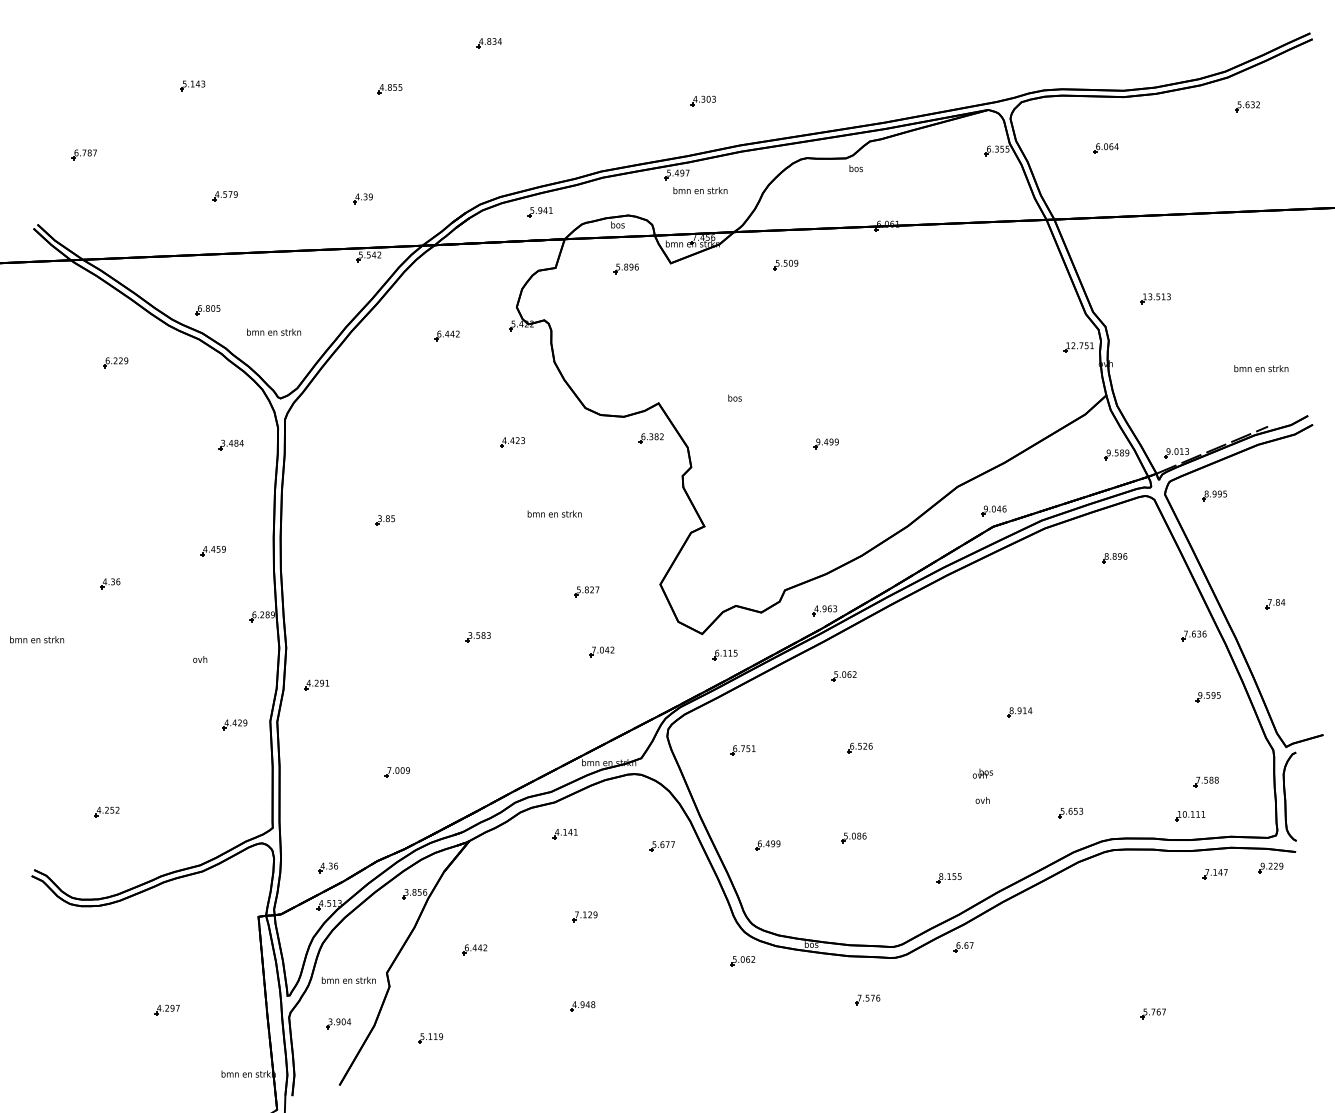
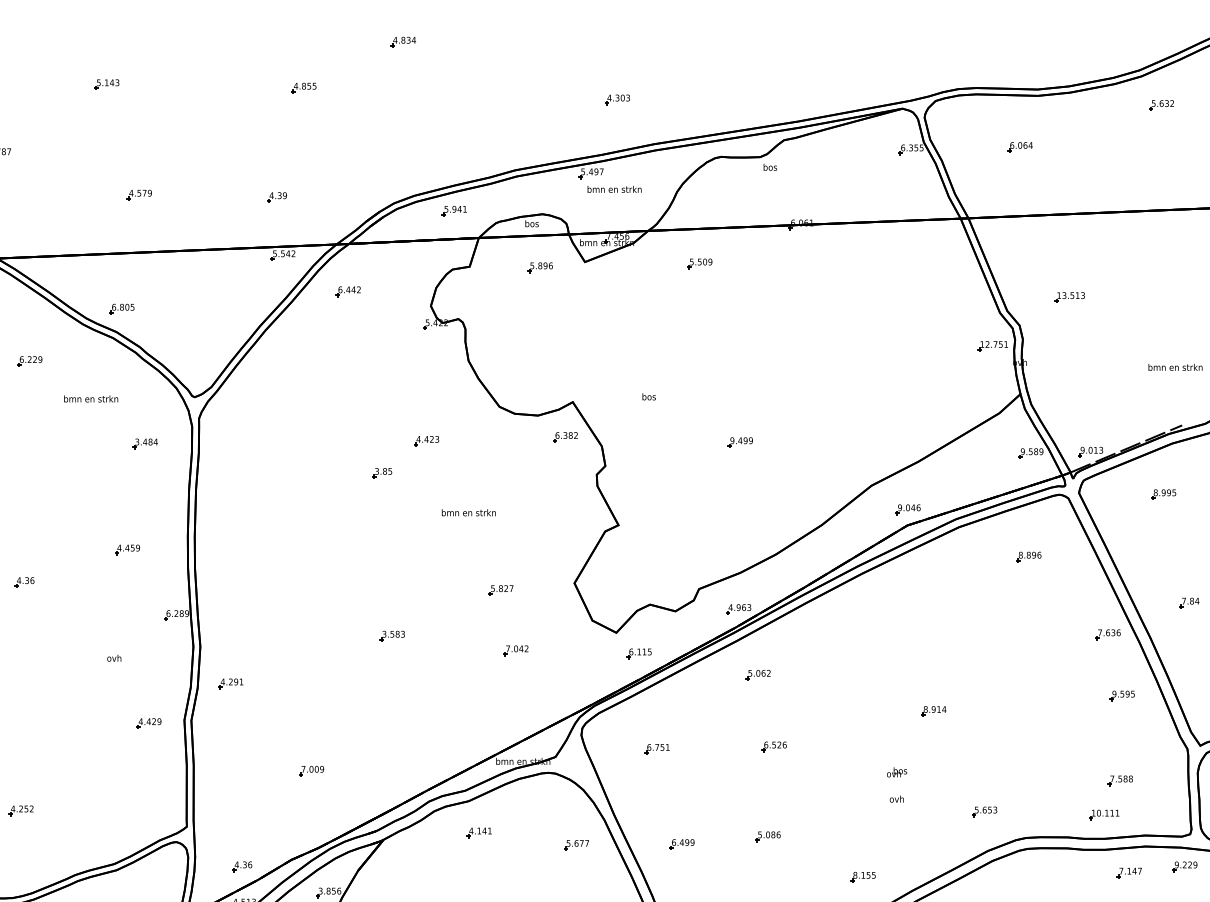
text: (273, 331) -> (90, 398), moved
part: (446, 335) -> (347, 291), moved
part: (1214, 495) -> (1163, 494), moved
part: (384, 520) -> (381, 473), moved

